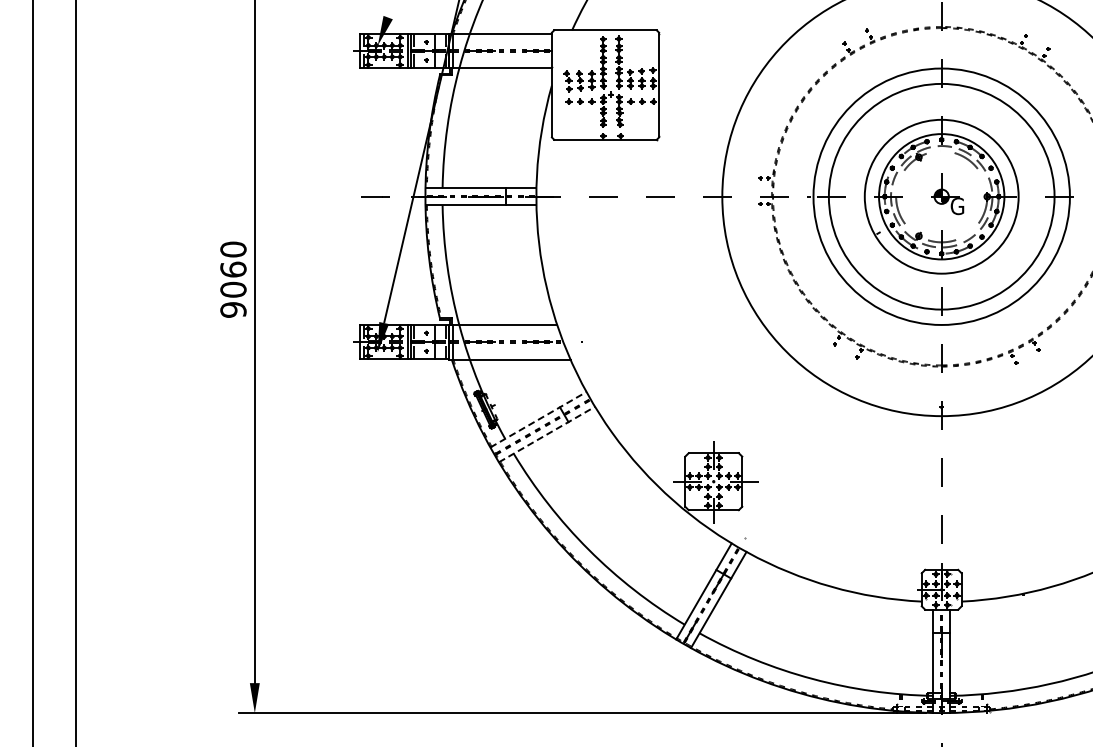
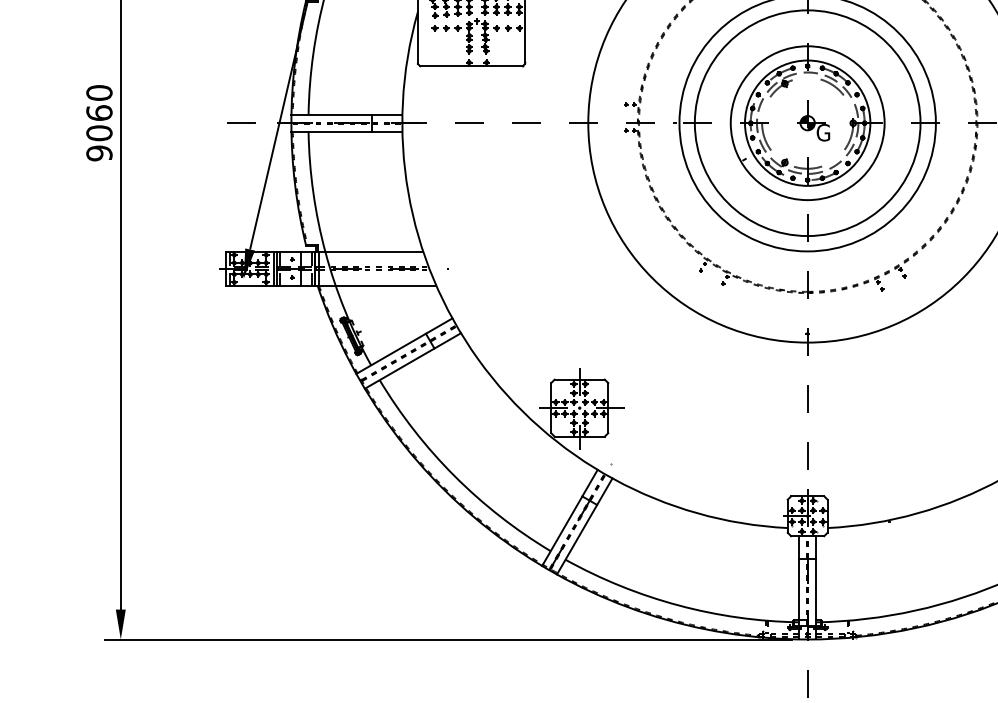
text: (233, 279) -> (99, 122), moved
line: (538, 419) -> (404, 345), dashed -> solid
line: (547, 434) -> (413, 360), dashed -> solid

